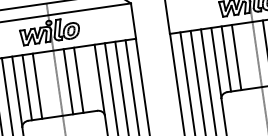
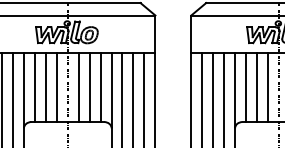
line: (246, 56) -> (267, 87), added
line: (88, 78) -> (100, 87), added
line: (47, 84) -> (56, 87), added

